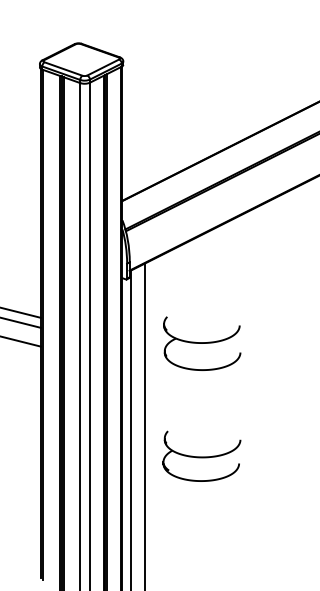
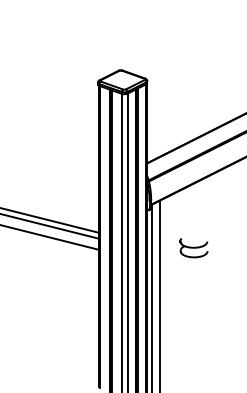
part: (201, 342) -> (193, 247), size x0.6
part: (201, 456) -> (193, 314), removed

